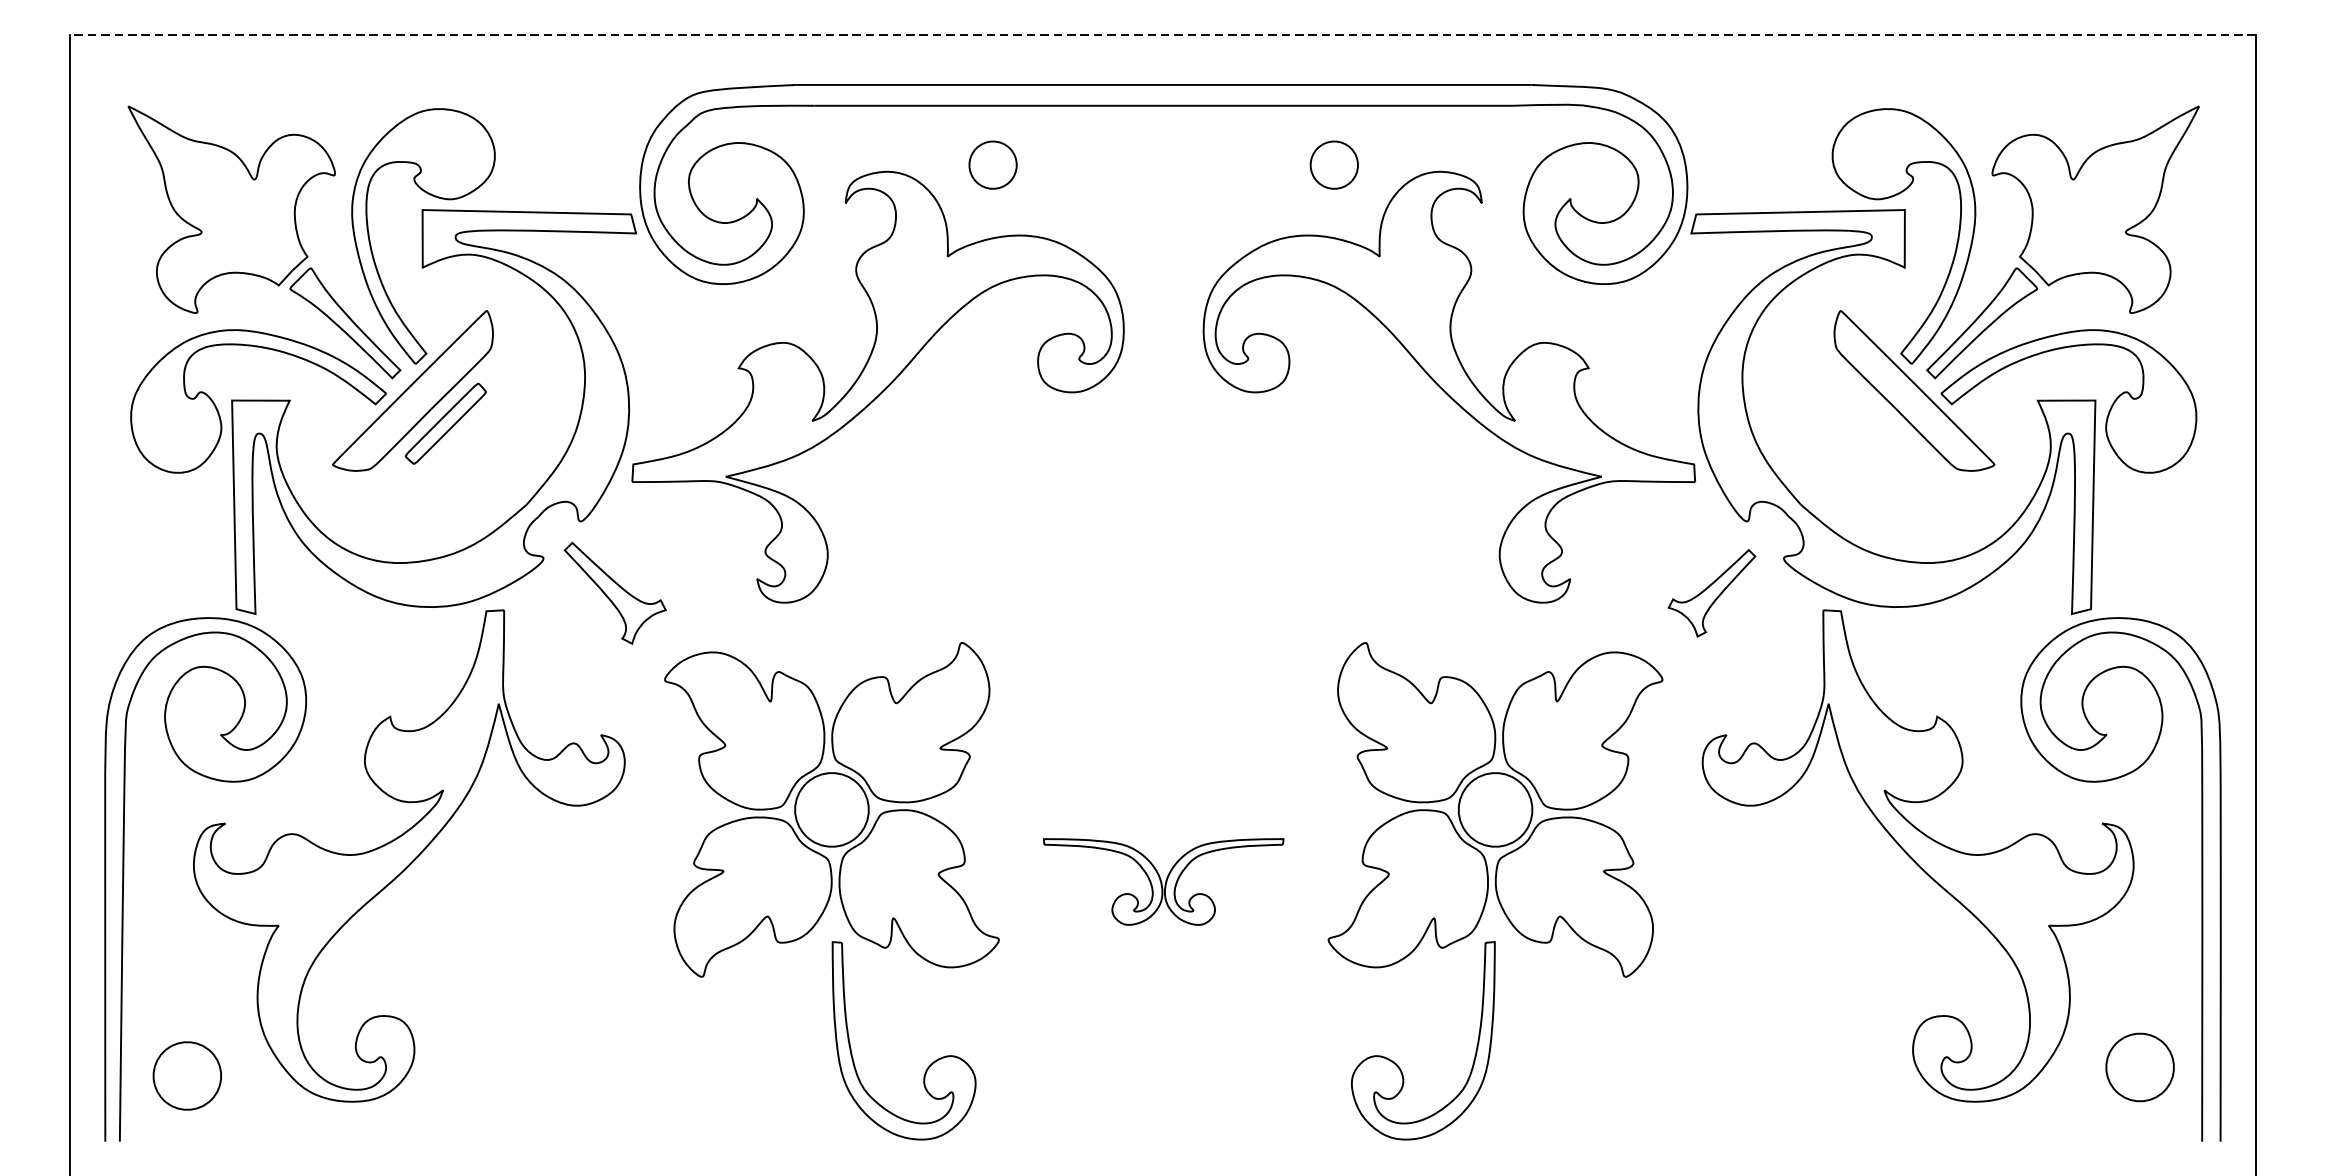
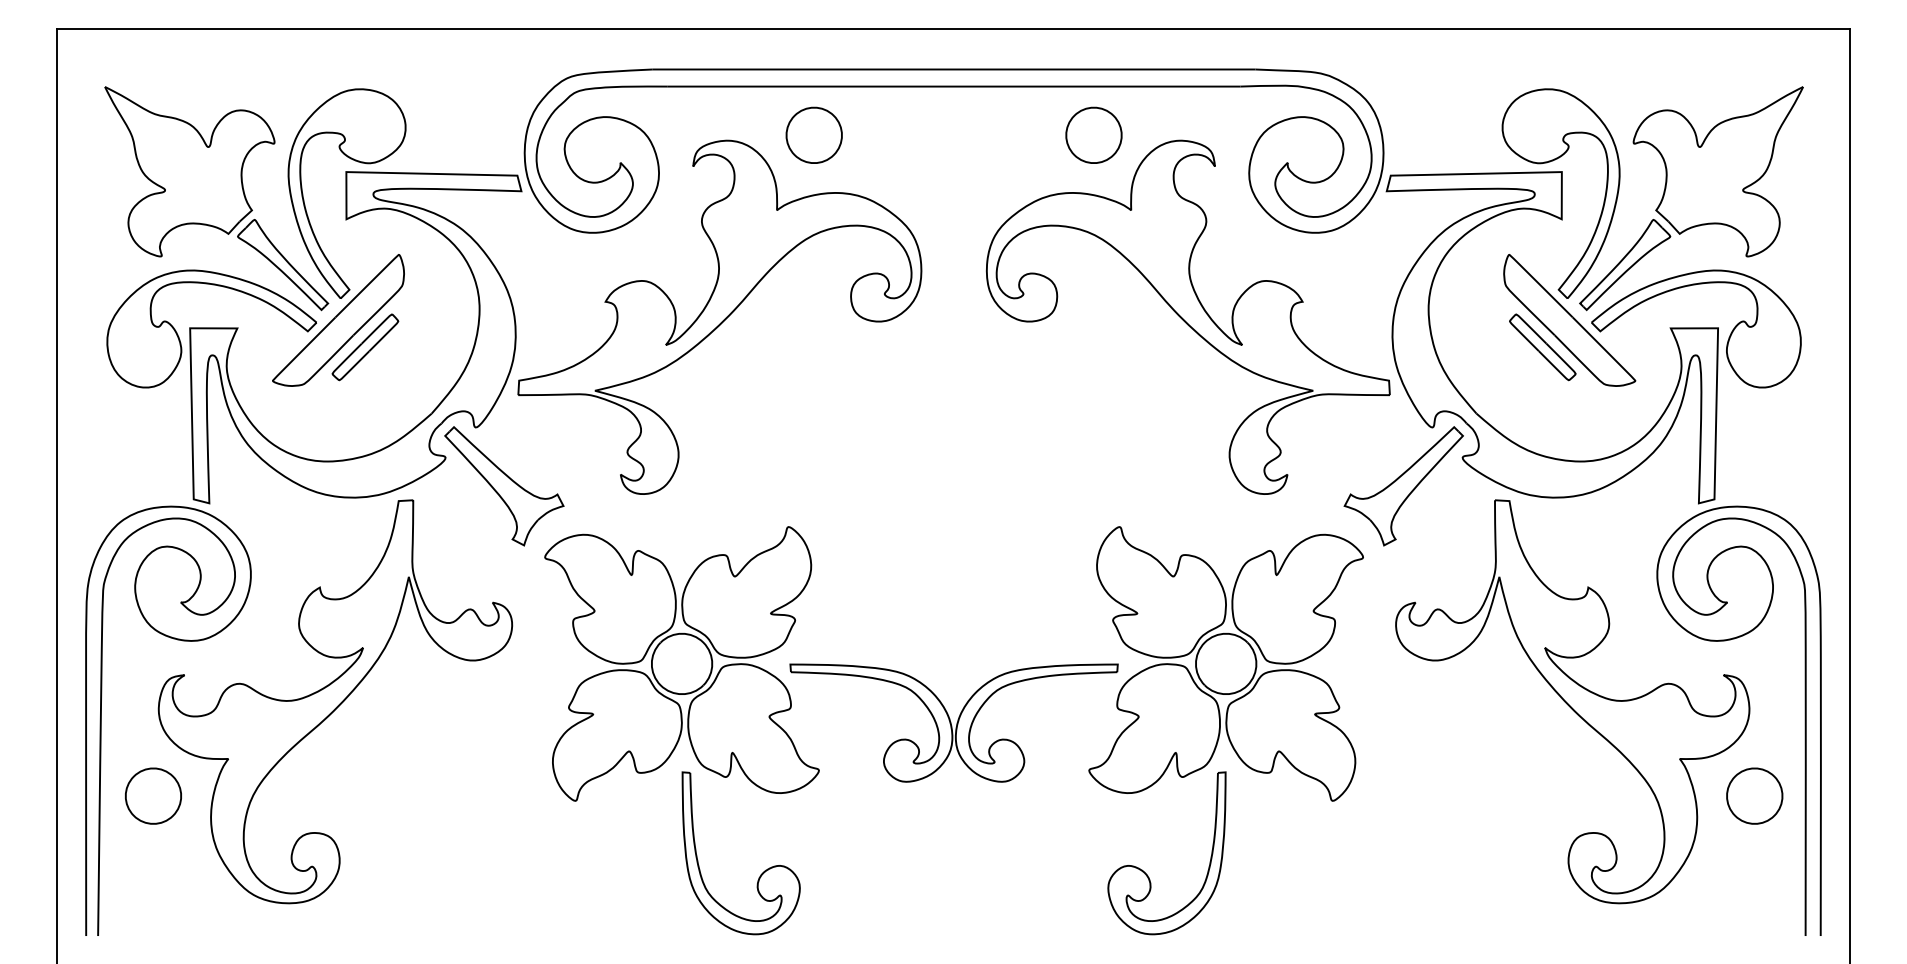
line: (1163, 34) -> (953, 28), dashed -> solid
part: (992, 164) -> (813, 134), size x1.43
part: (1333, 164) -> (1093, 134), size x1.43
part: (1881, 423) -> (1542, 347), added
part: (615, 593) -> (504, 486), size x1.43
part: (1711, 593) -> (1403, 486), size x1.67
part: (1163, 881) -> (953, 722), size x1.67
part: (2139, 1066) -> (1754, 795), moved
part: (187, 1075) -> (153, 795), moved

